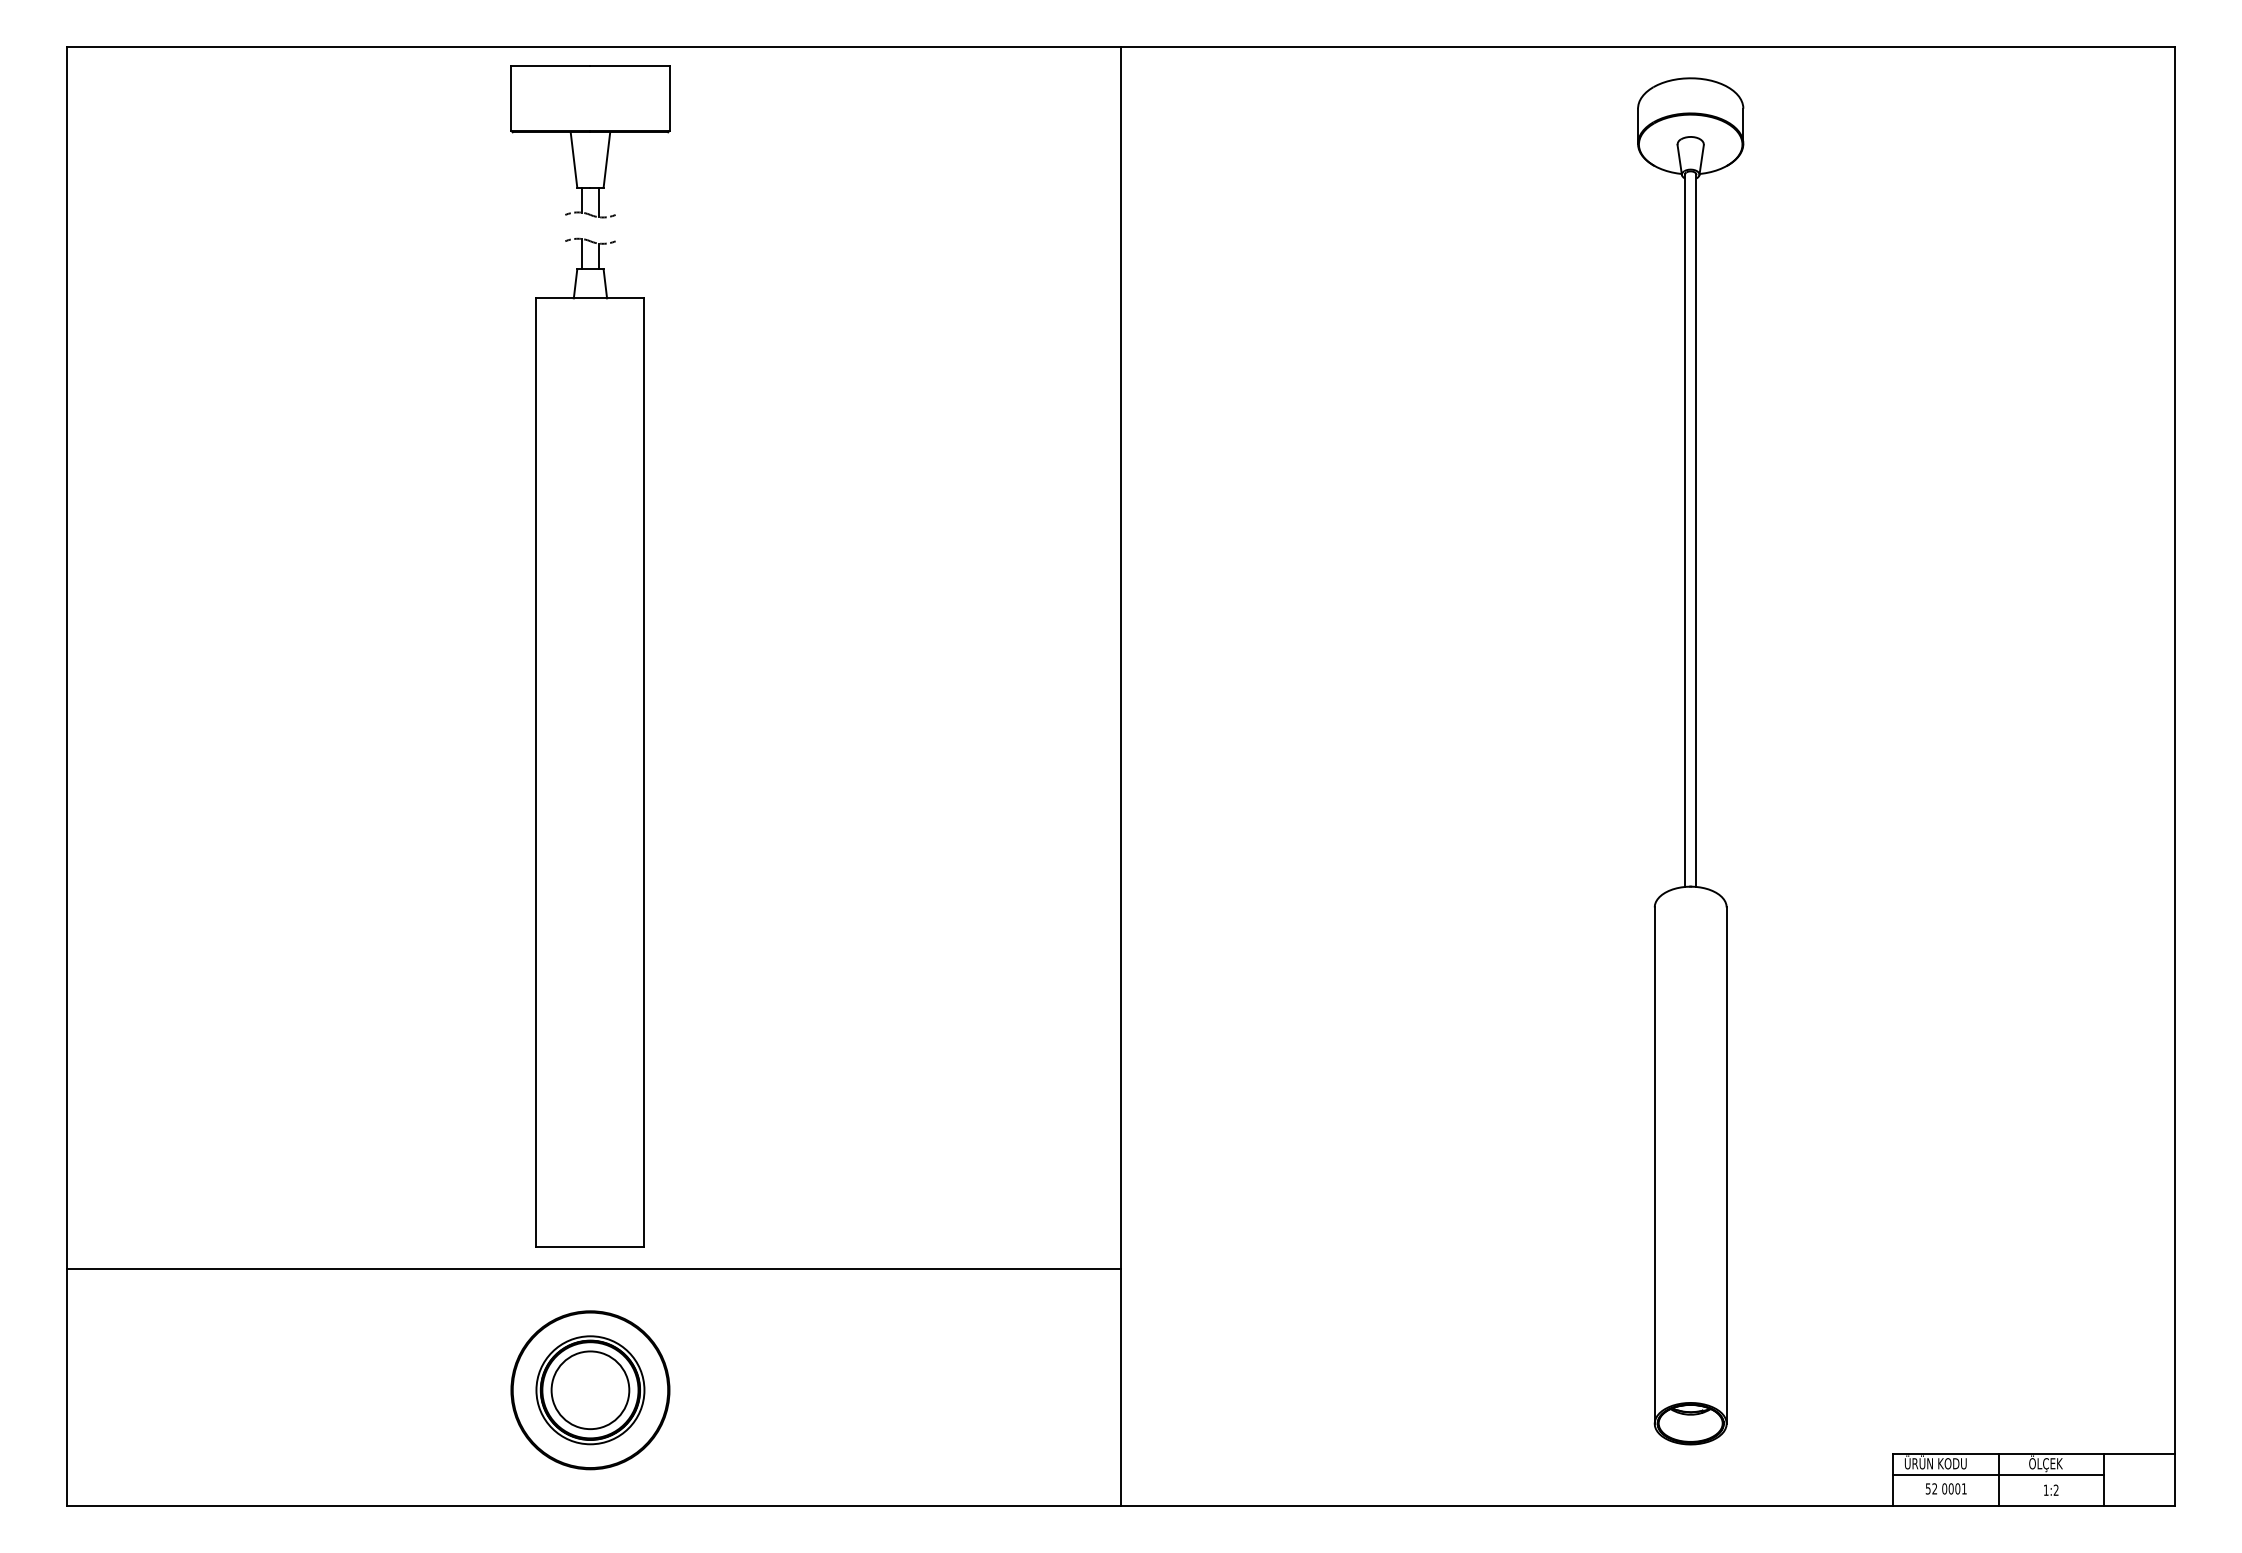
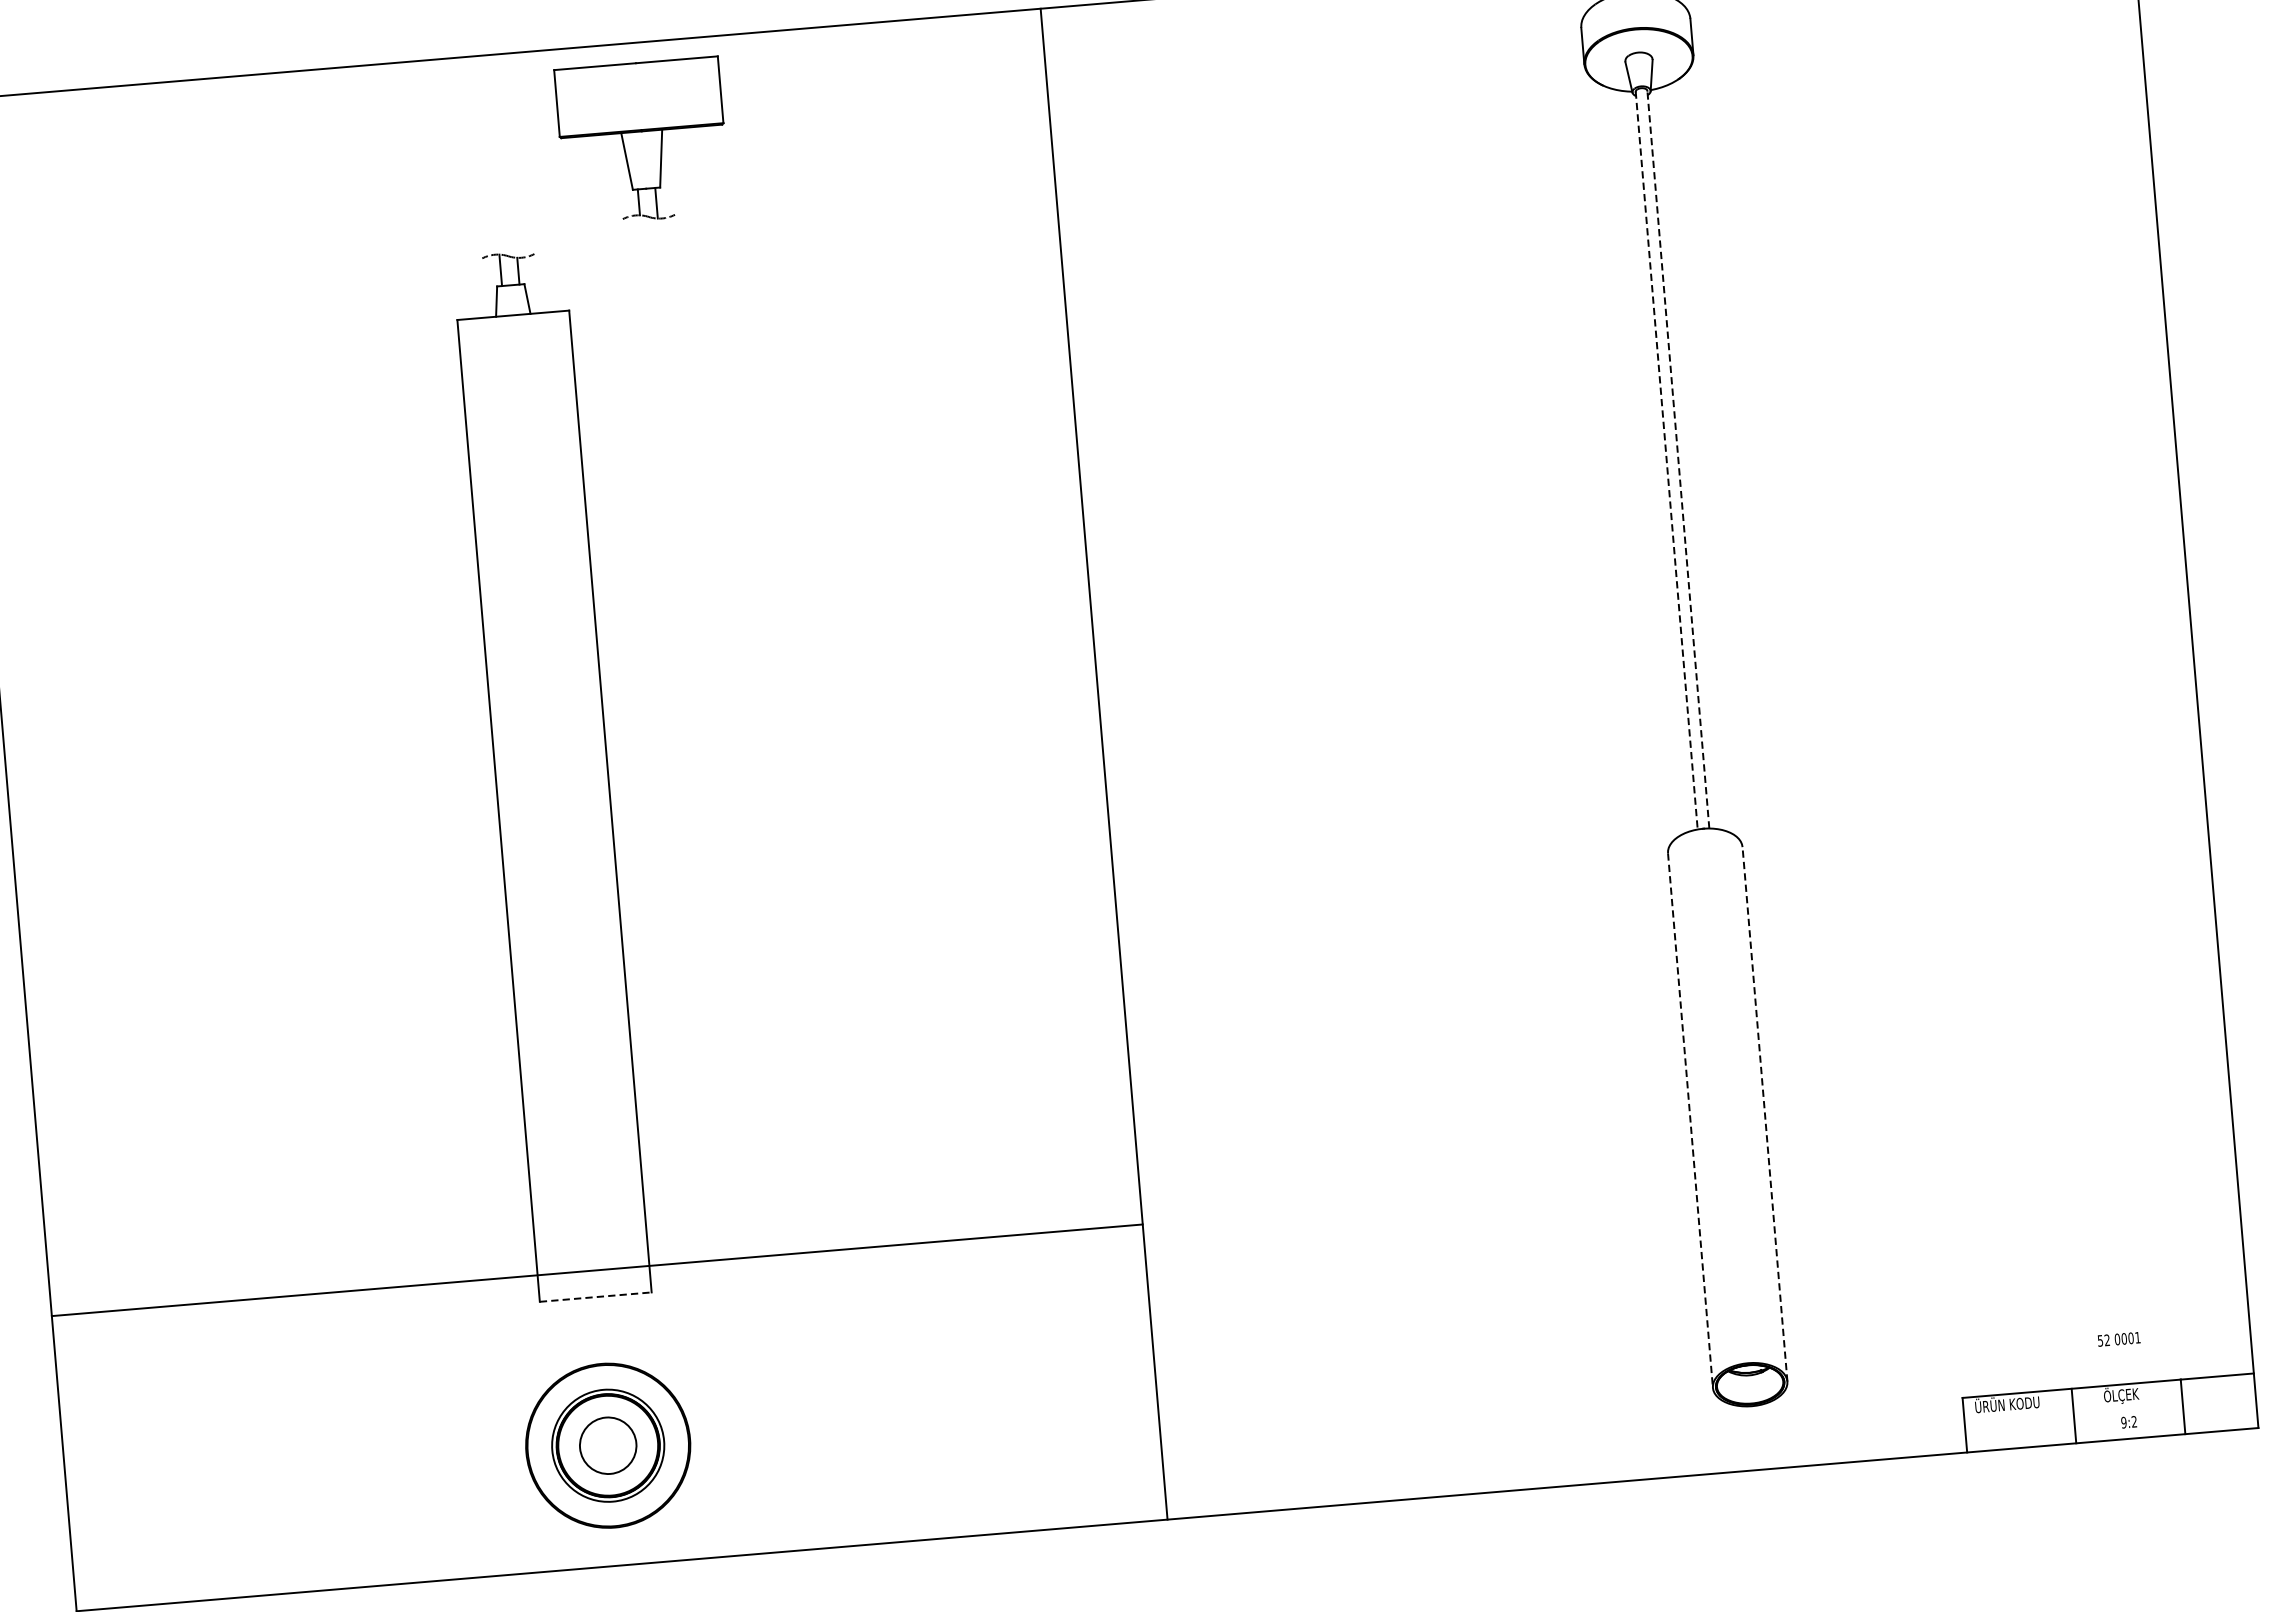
part: (590, 141) -> (642, 140), moved
line: (1696, 530) -> (1678, 459), solid -> dashed
line: (1685, 531) -> (1667, 461), solid -> dashed
line: (1726, 1165) -> (1764, 1114), solid -> dashed
line: (1654, 1166) -> (1690, 1121), solid -> dashed
line: (590, 1246) -> (595, 1296), solid -> dashed
line: (594, 1269) -> (597, 1270), moved
circle: (590, 1390) -> (608, 1445), size x0.7
line: (1998, 1474) -> (2073, 1410), removed
text: (1945, 1488) -> (2118, 1338), moved
text: (2045, 1489) -> (2123, 1421), 1:2 -> 9:2

